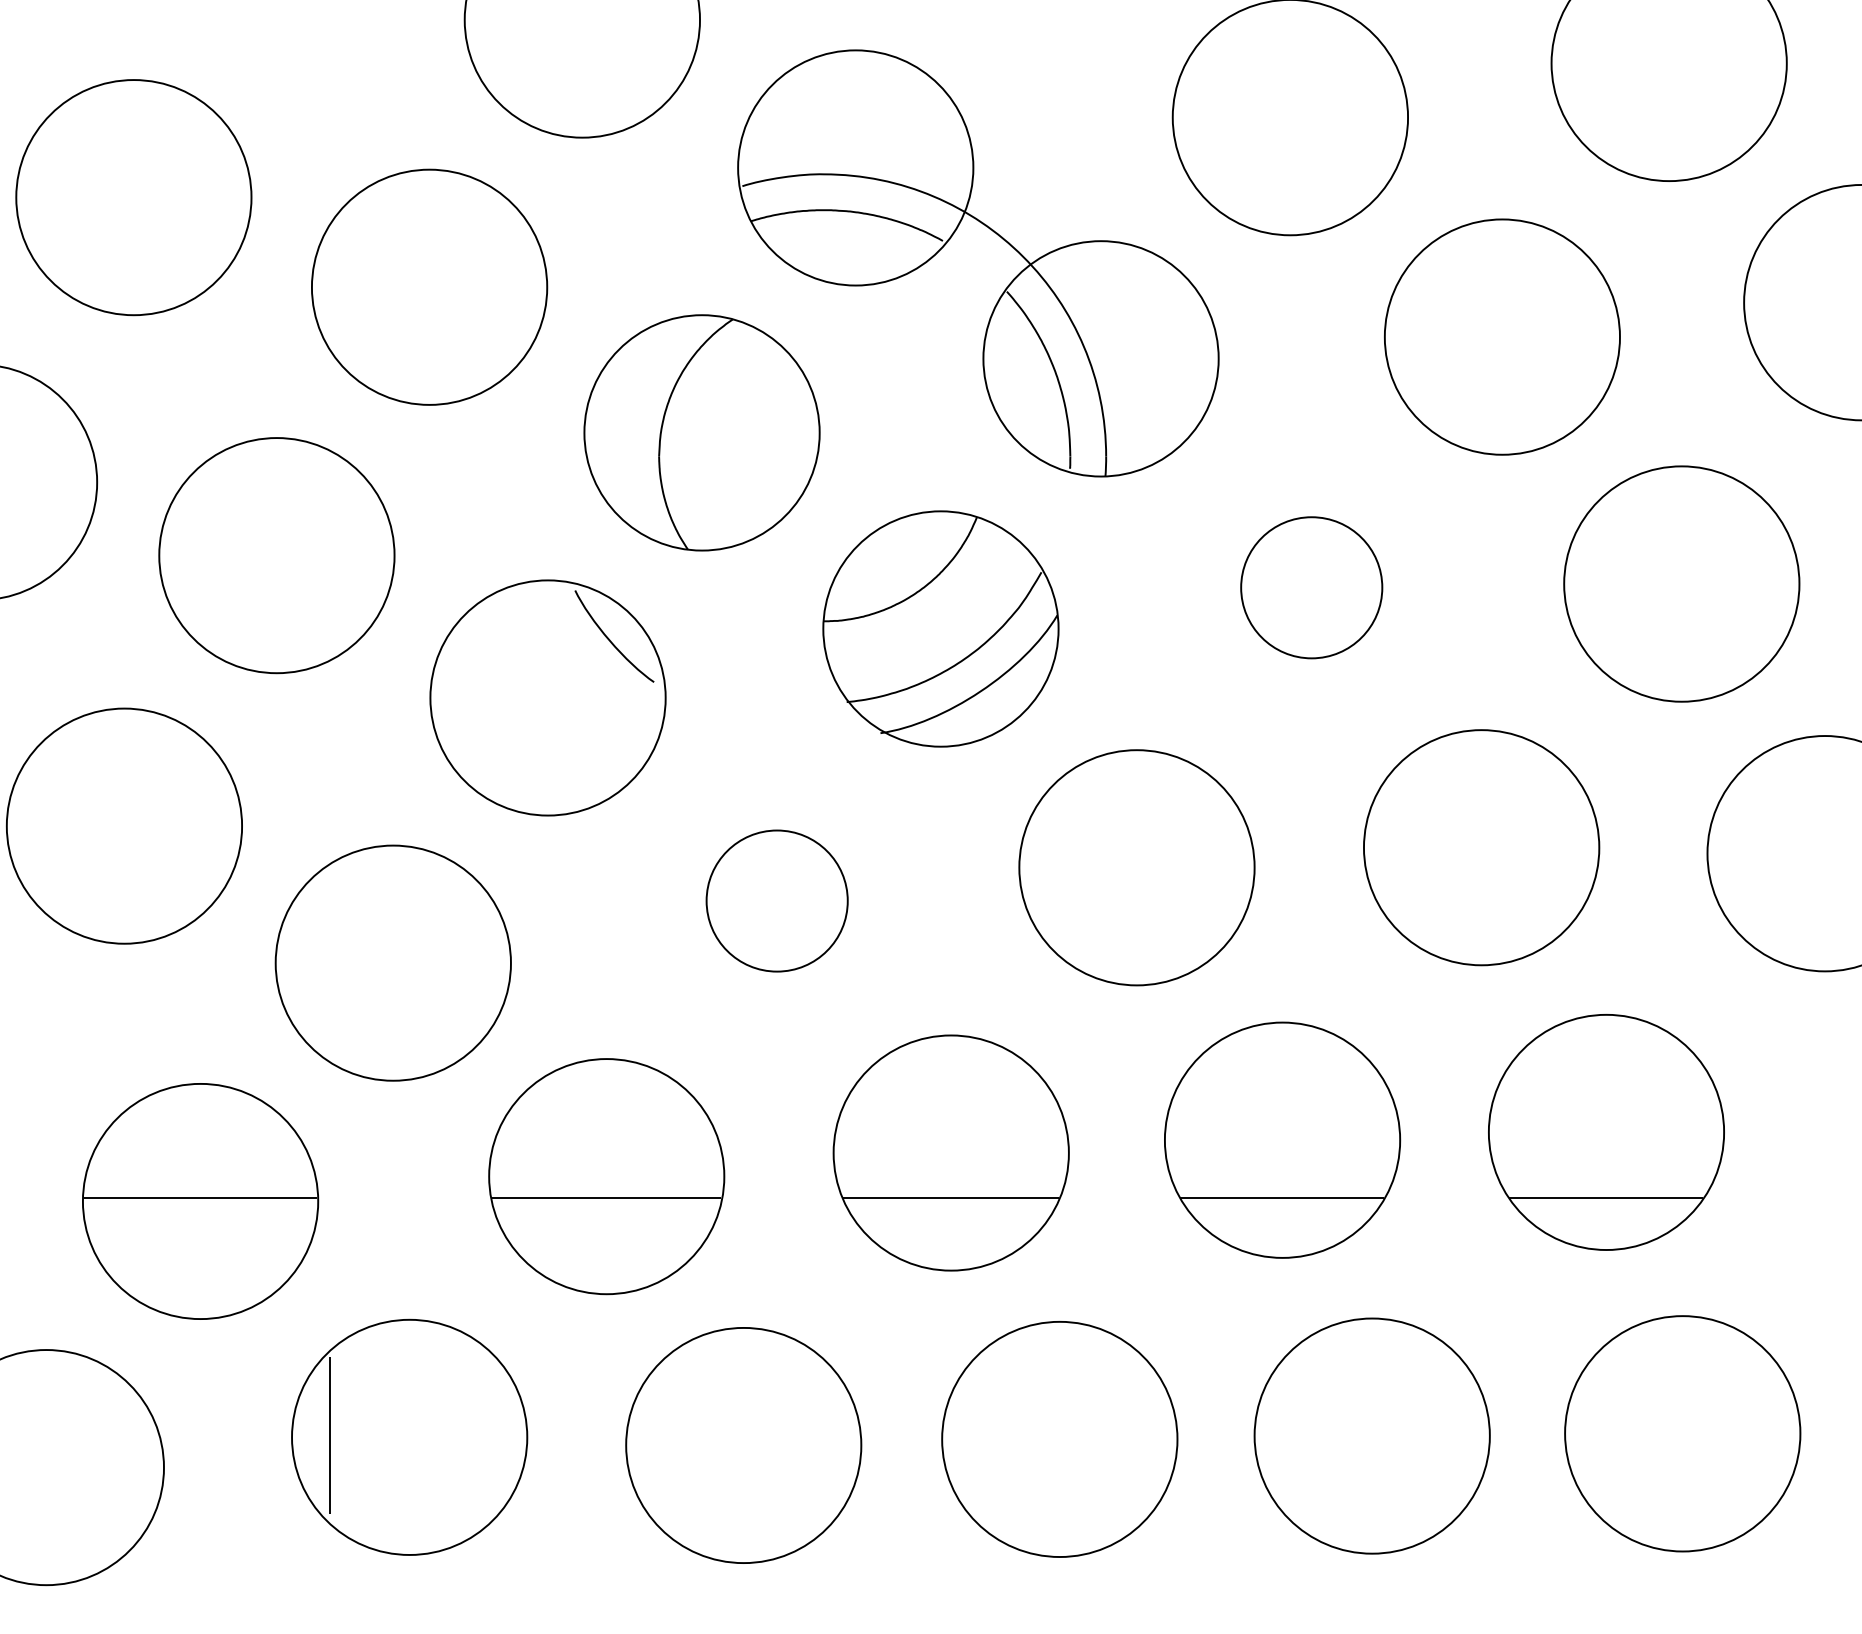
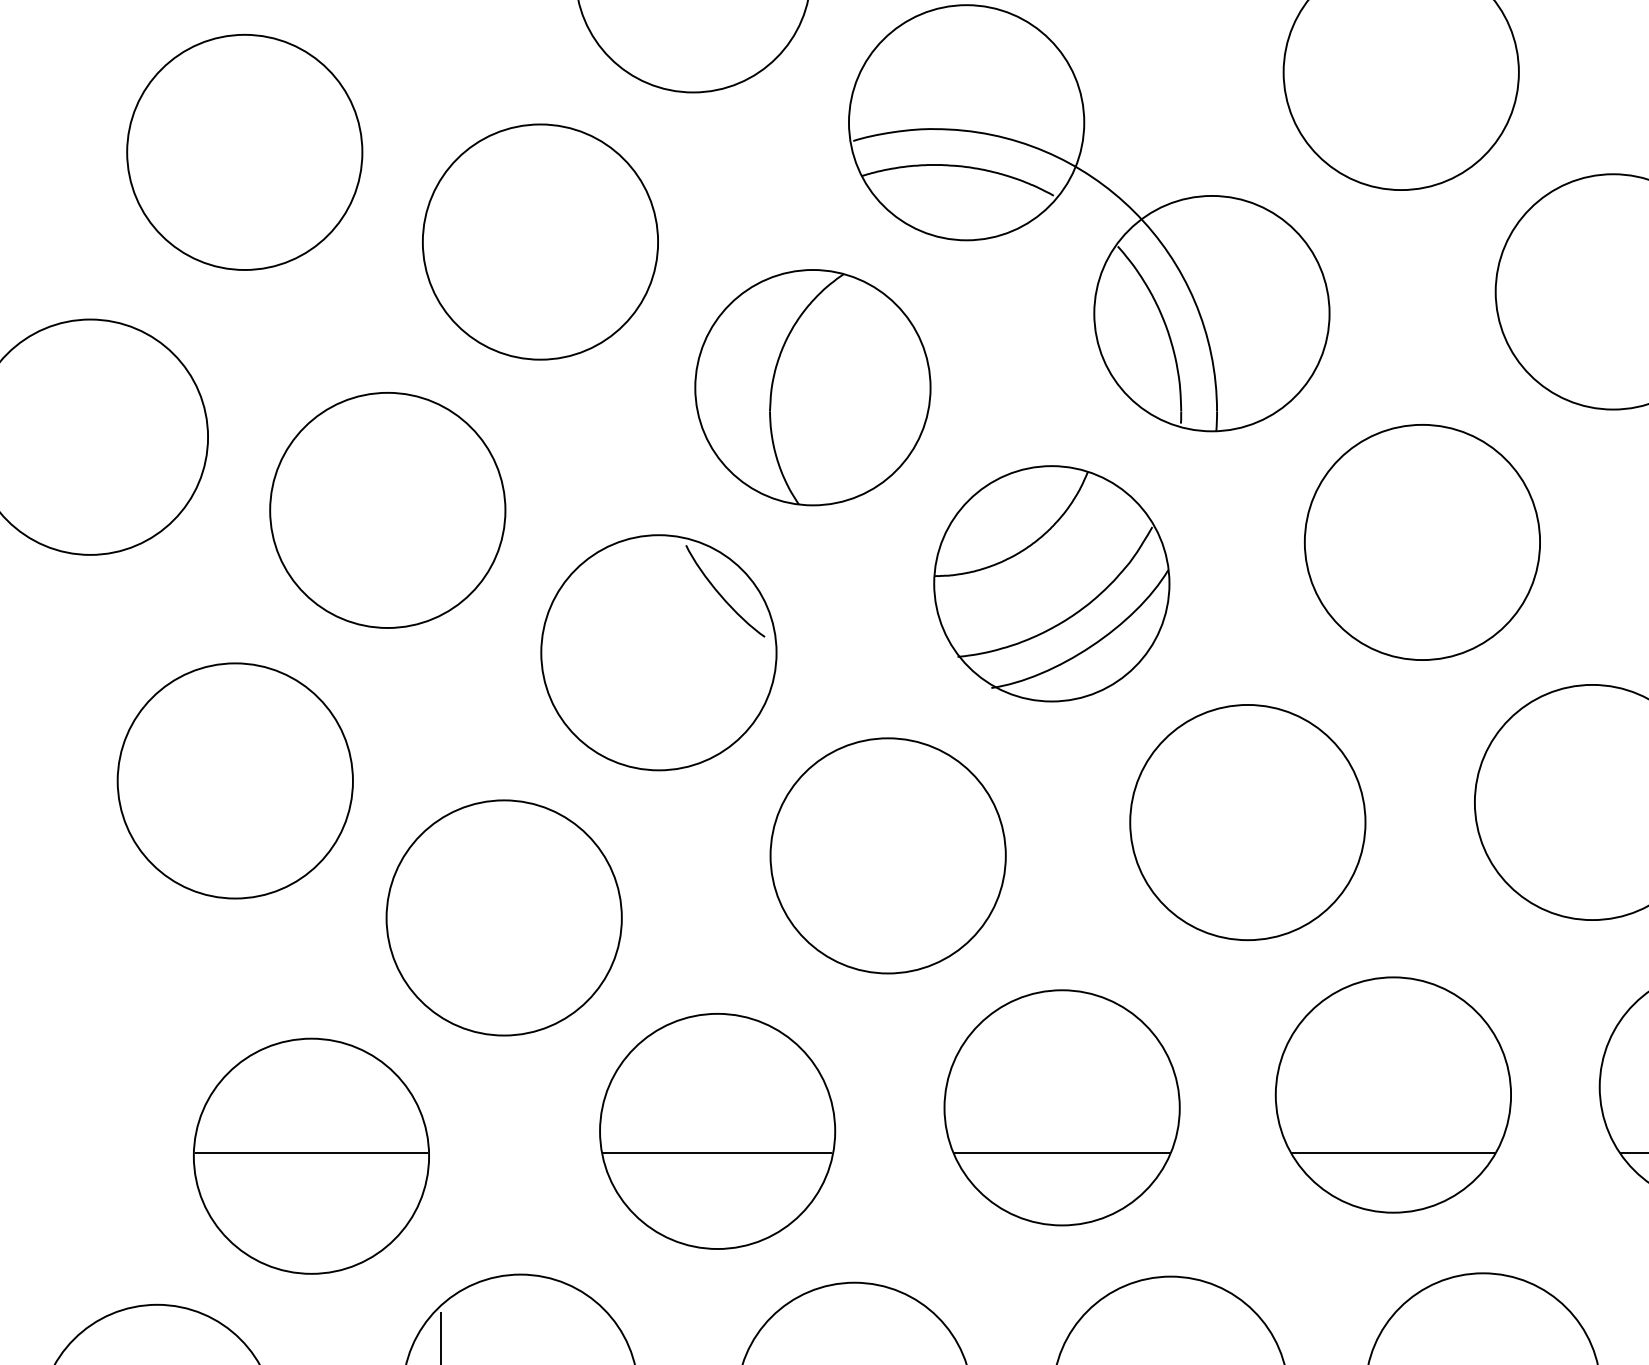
part: (1311, 587) -> (1422, 542), size x1.67
part: (776, 900) -> (887, 855), size x1.67

